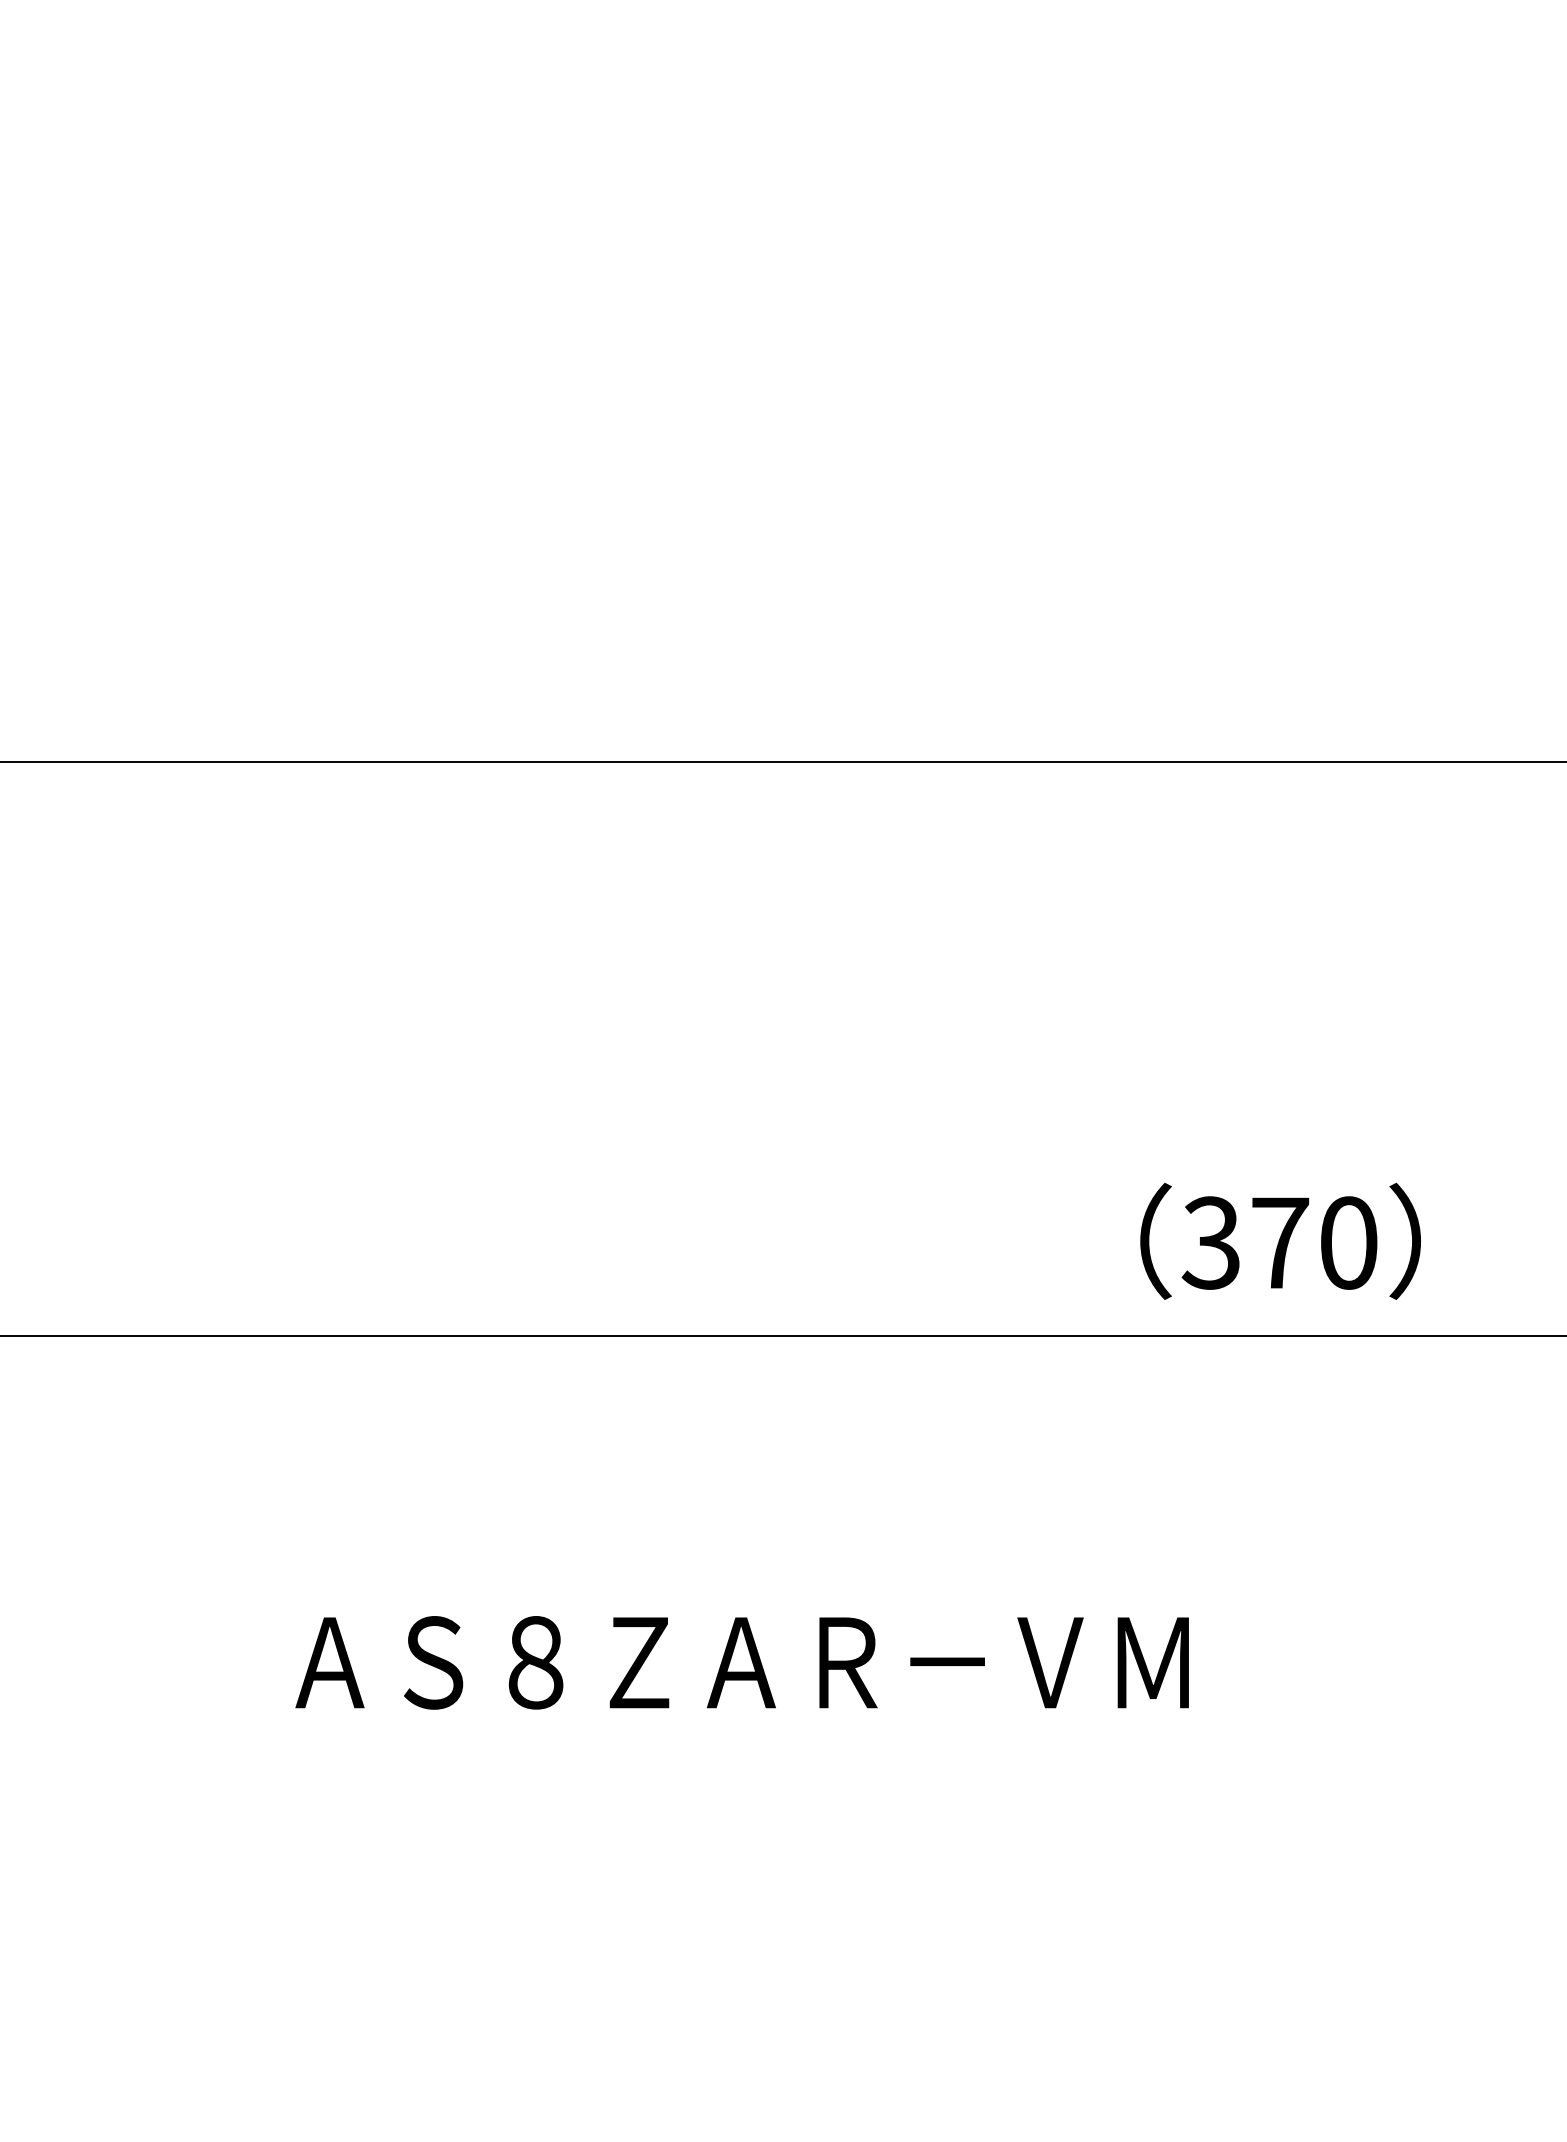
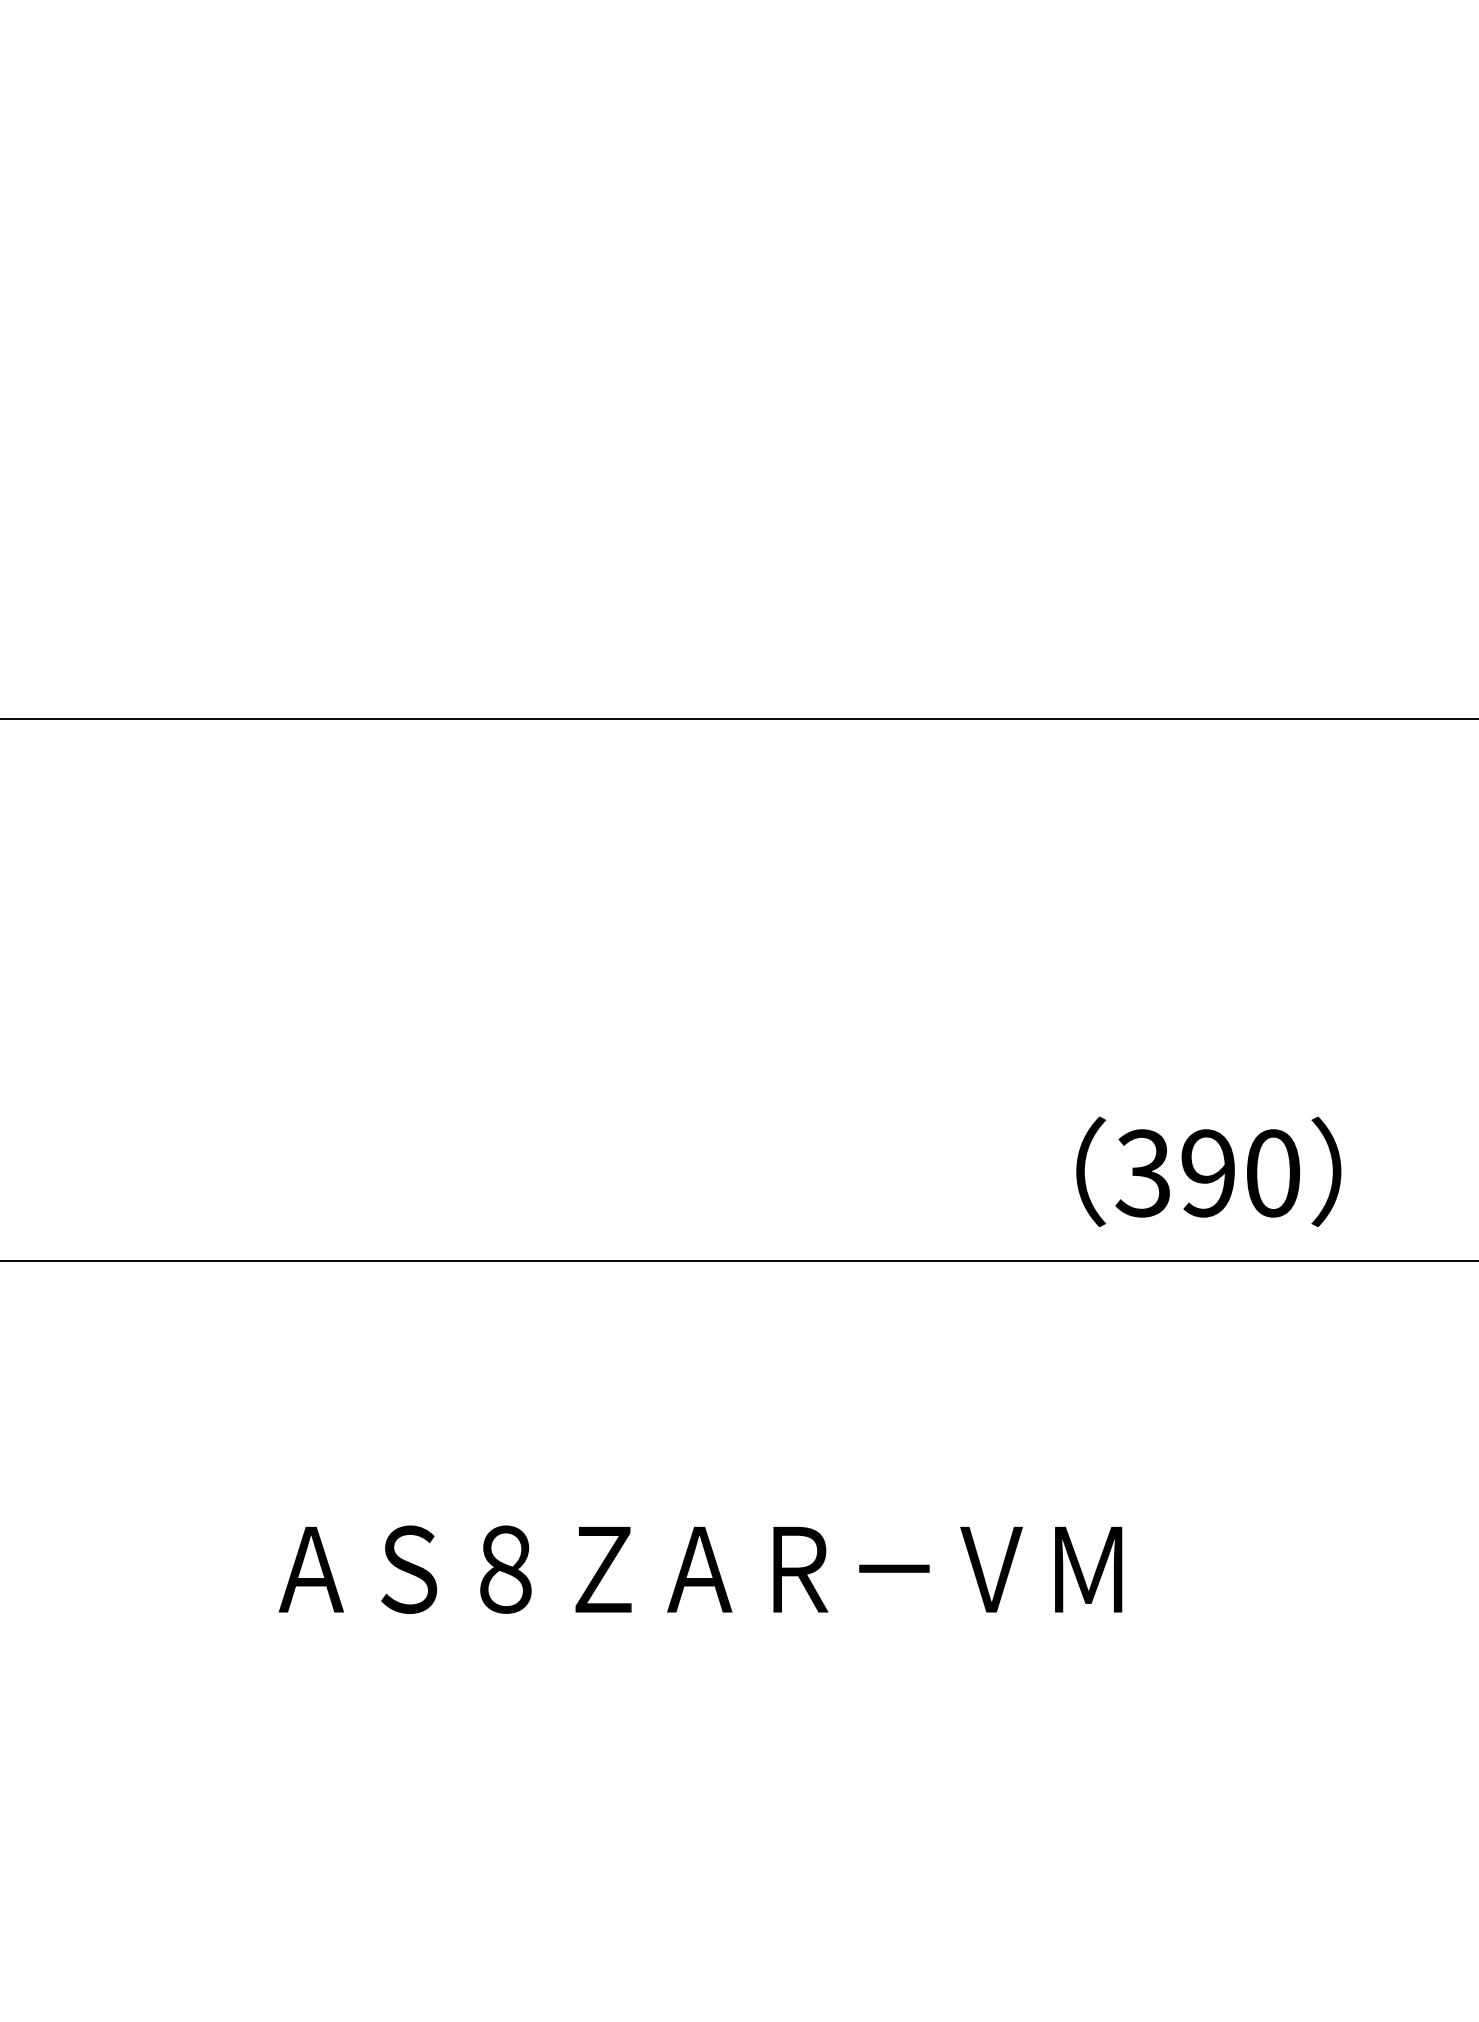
text: (1280, 1242) -> (1208, 1172), 370 -> 390

